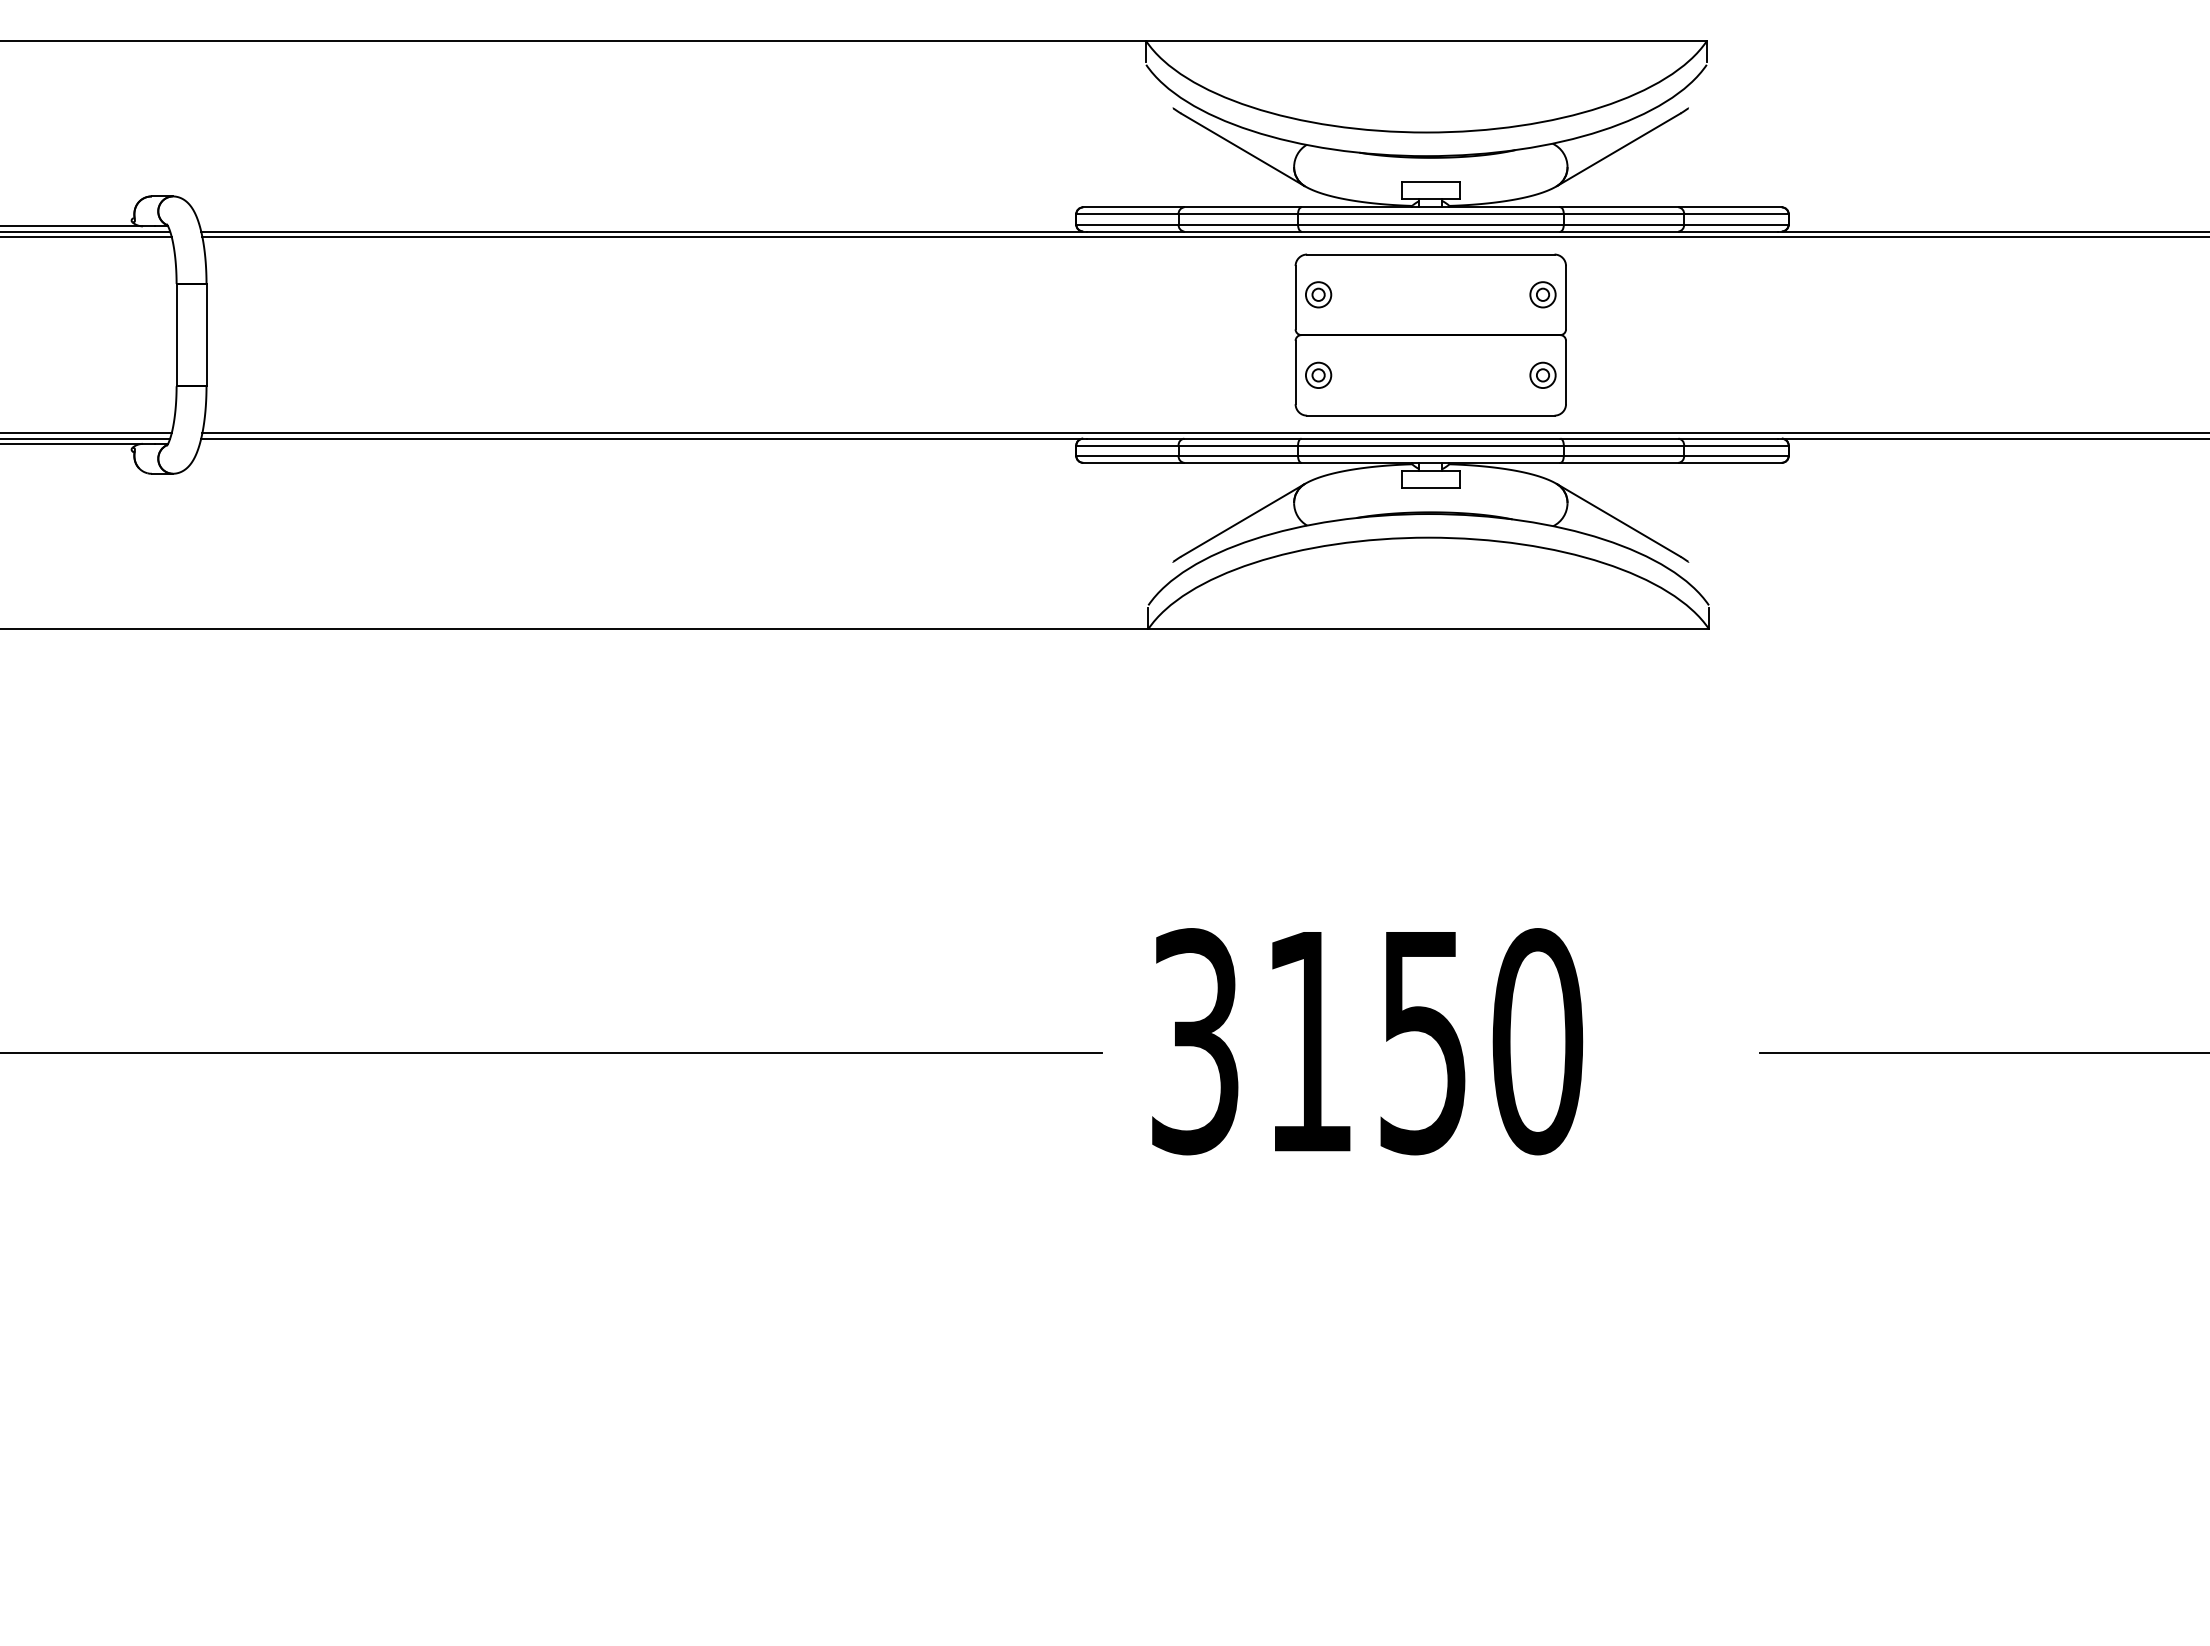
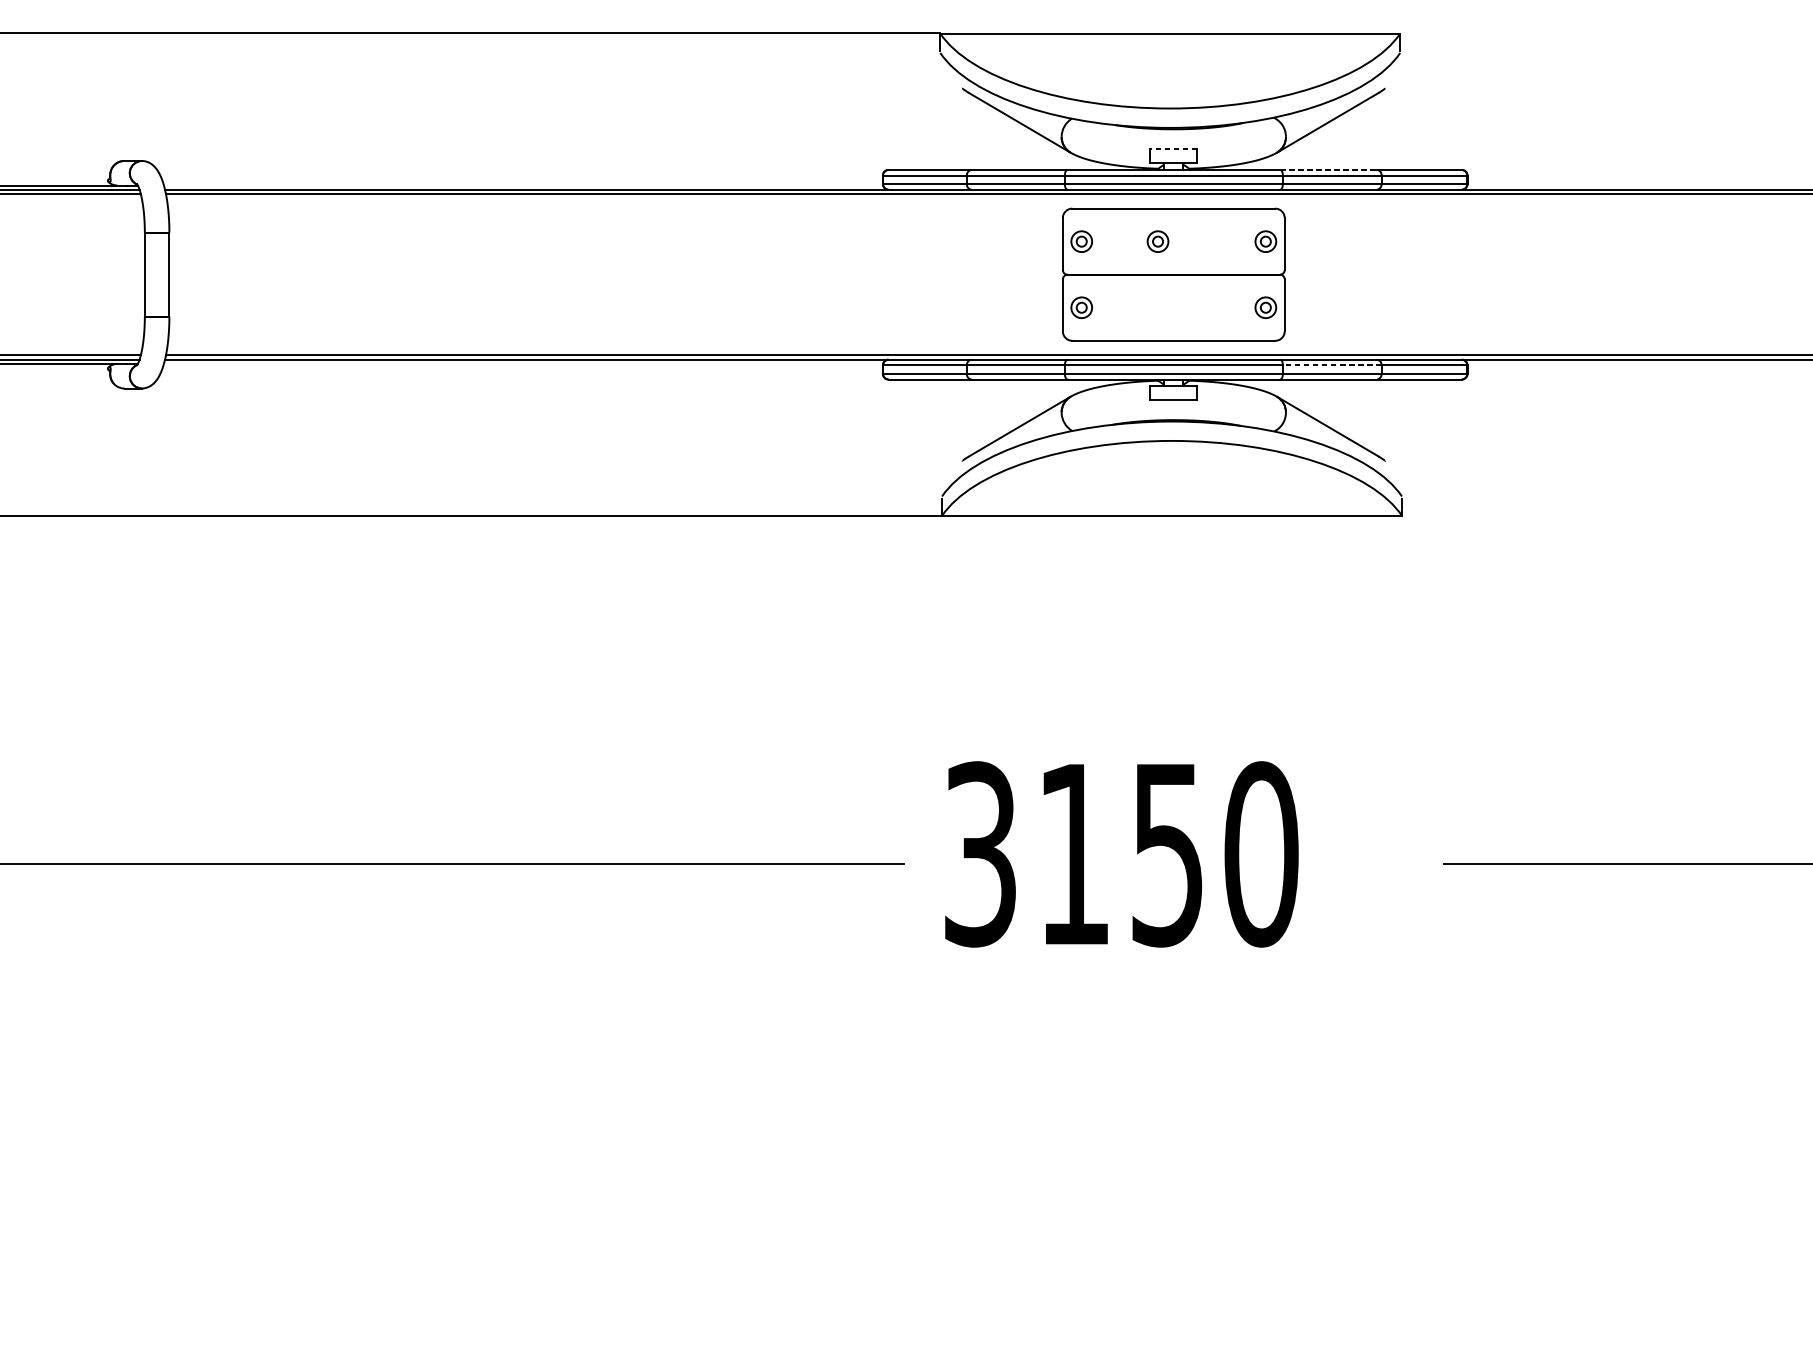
line: (1430, 182) -> (1173, 149), solid -> dashed
line: (1619, 207) -> (1328, 170), solid -> dashed
part: (1411, 294) -> (1157, 241), added
line: (1623, 445) -> (1331, 365), solid -> dashed

